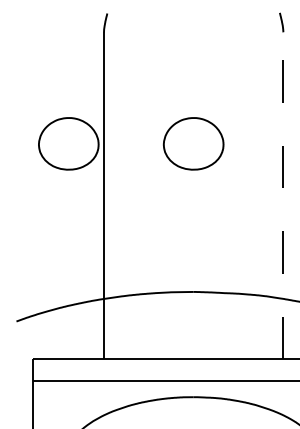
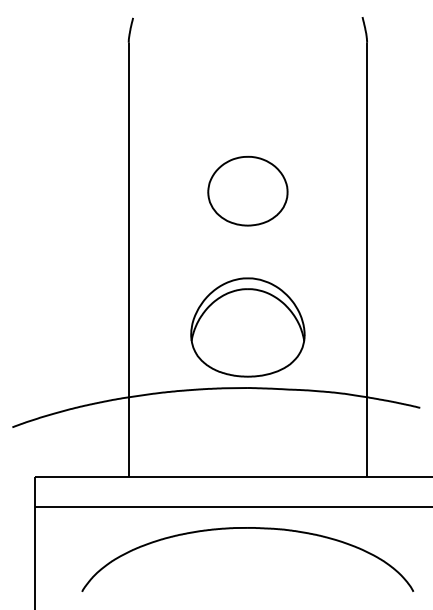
part: (68, 143) -> (81, 190), removed
line: (283, 195) -> (367, 259), dashed -> solid
part: (193, 246) -> (247, 327), added

